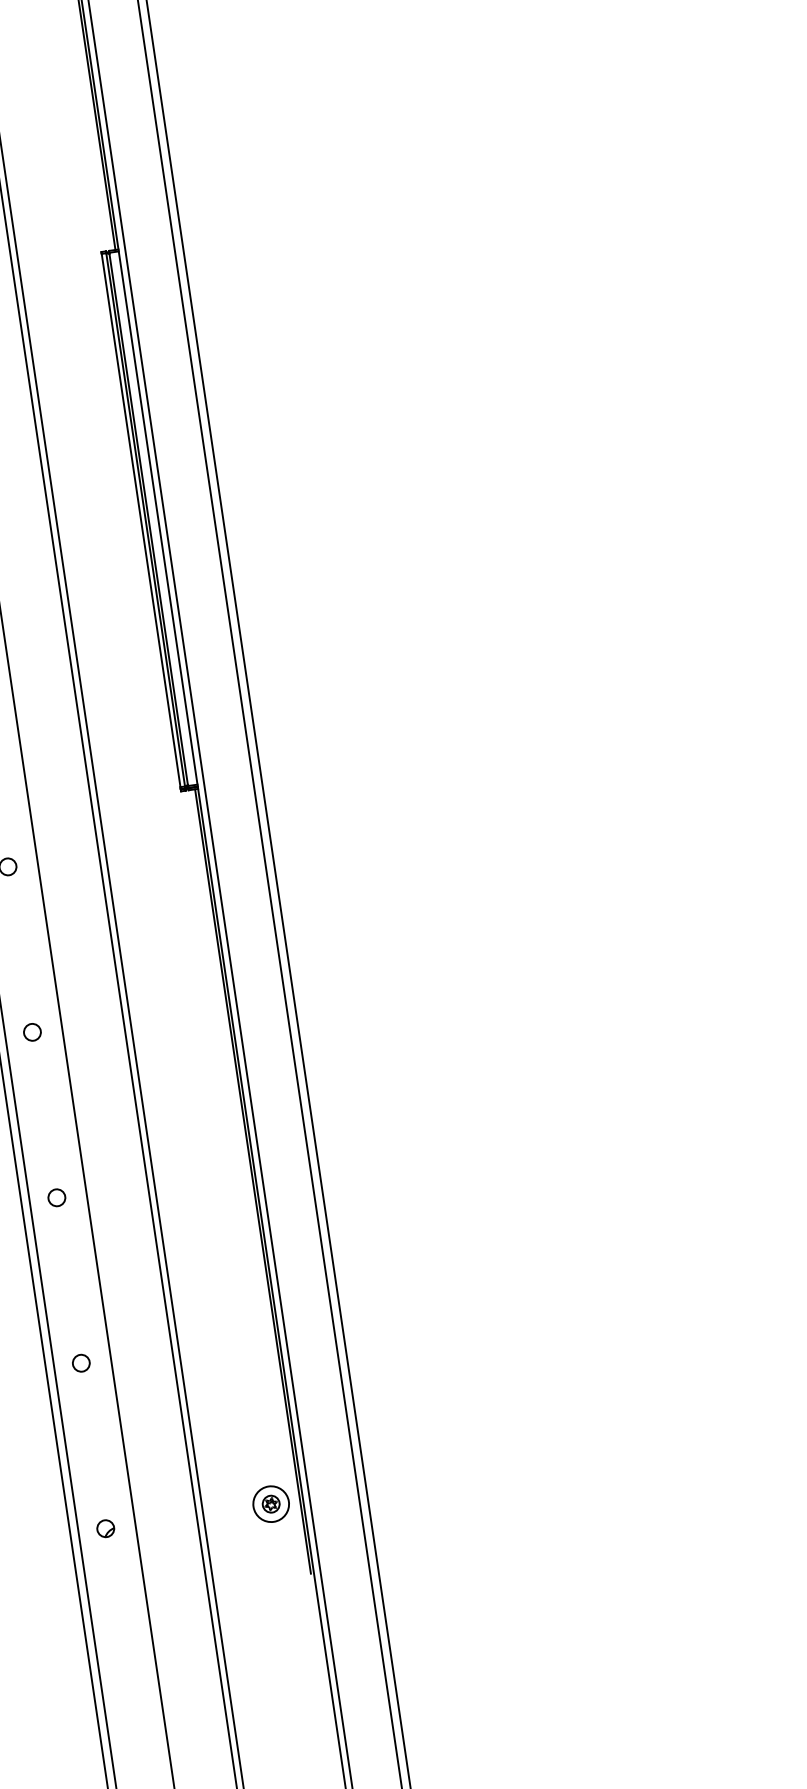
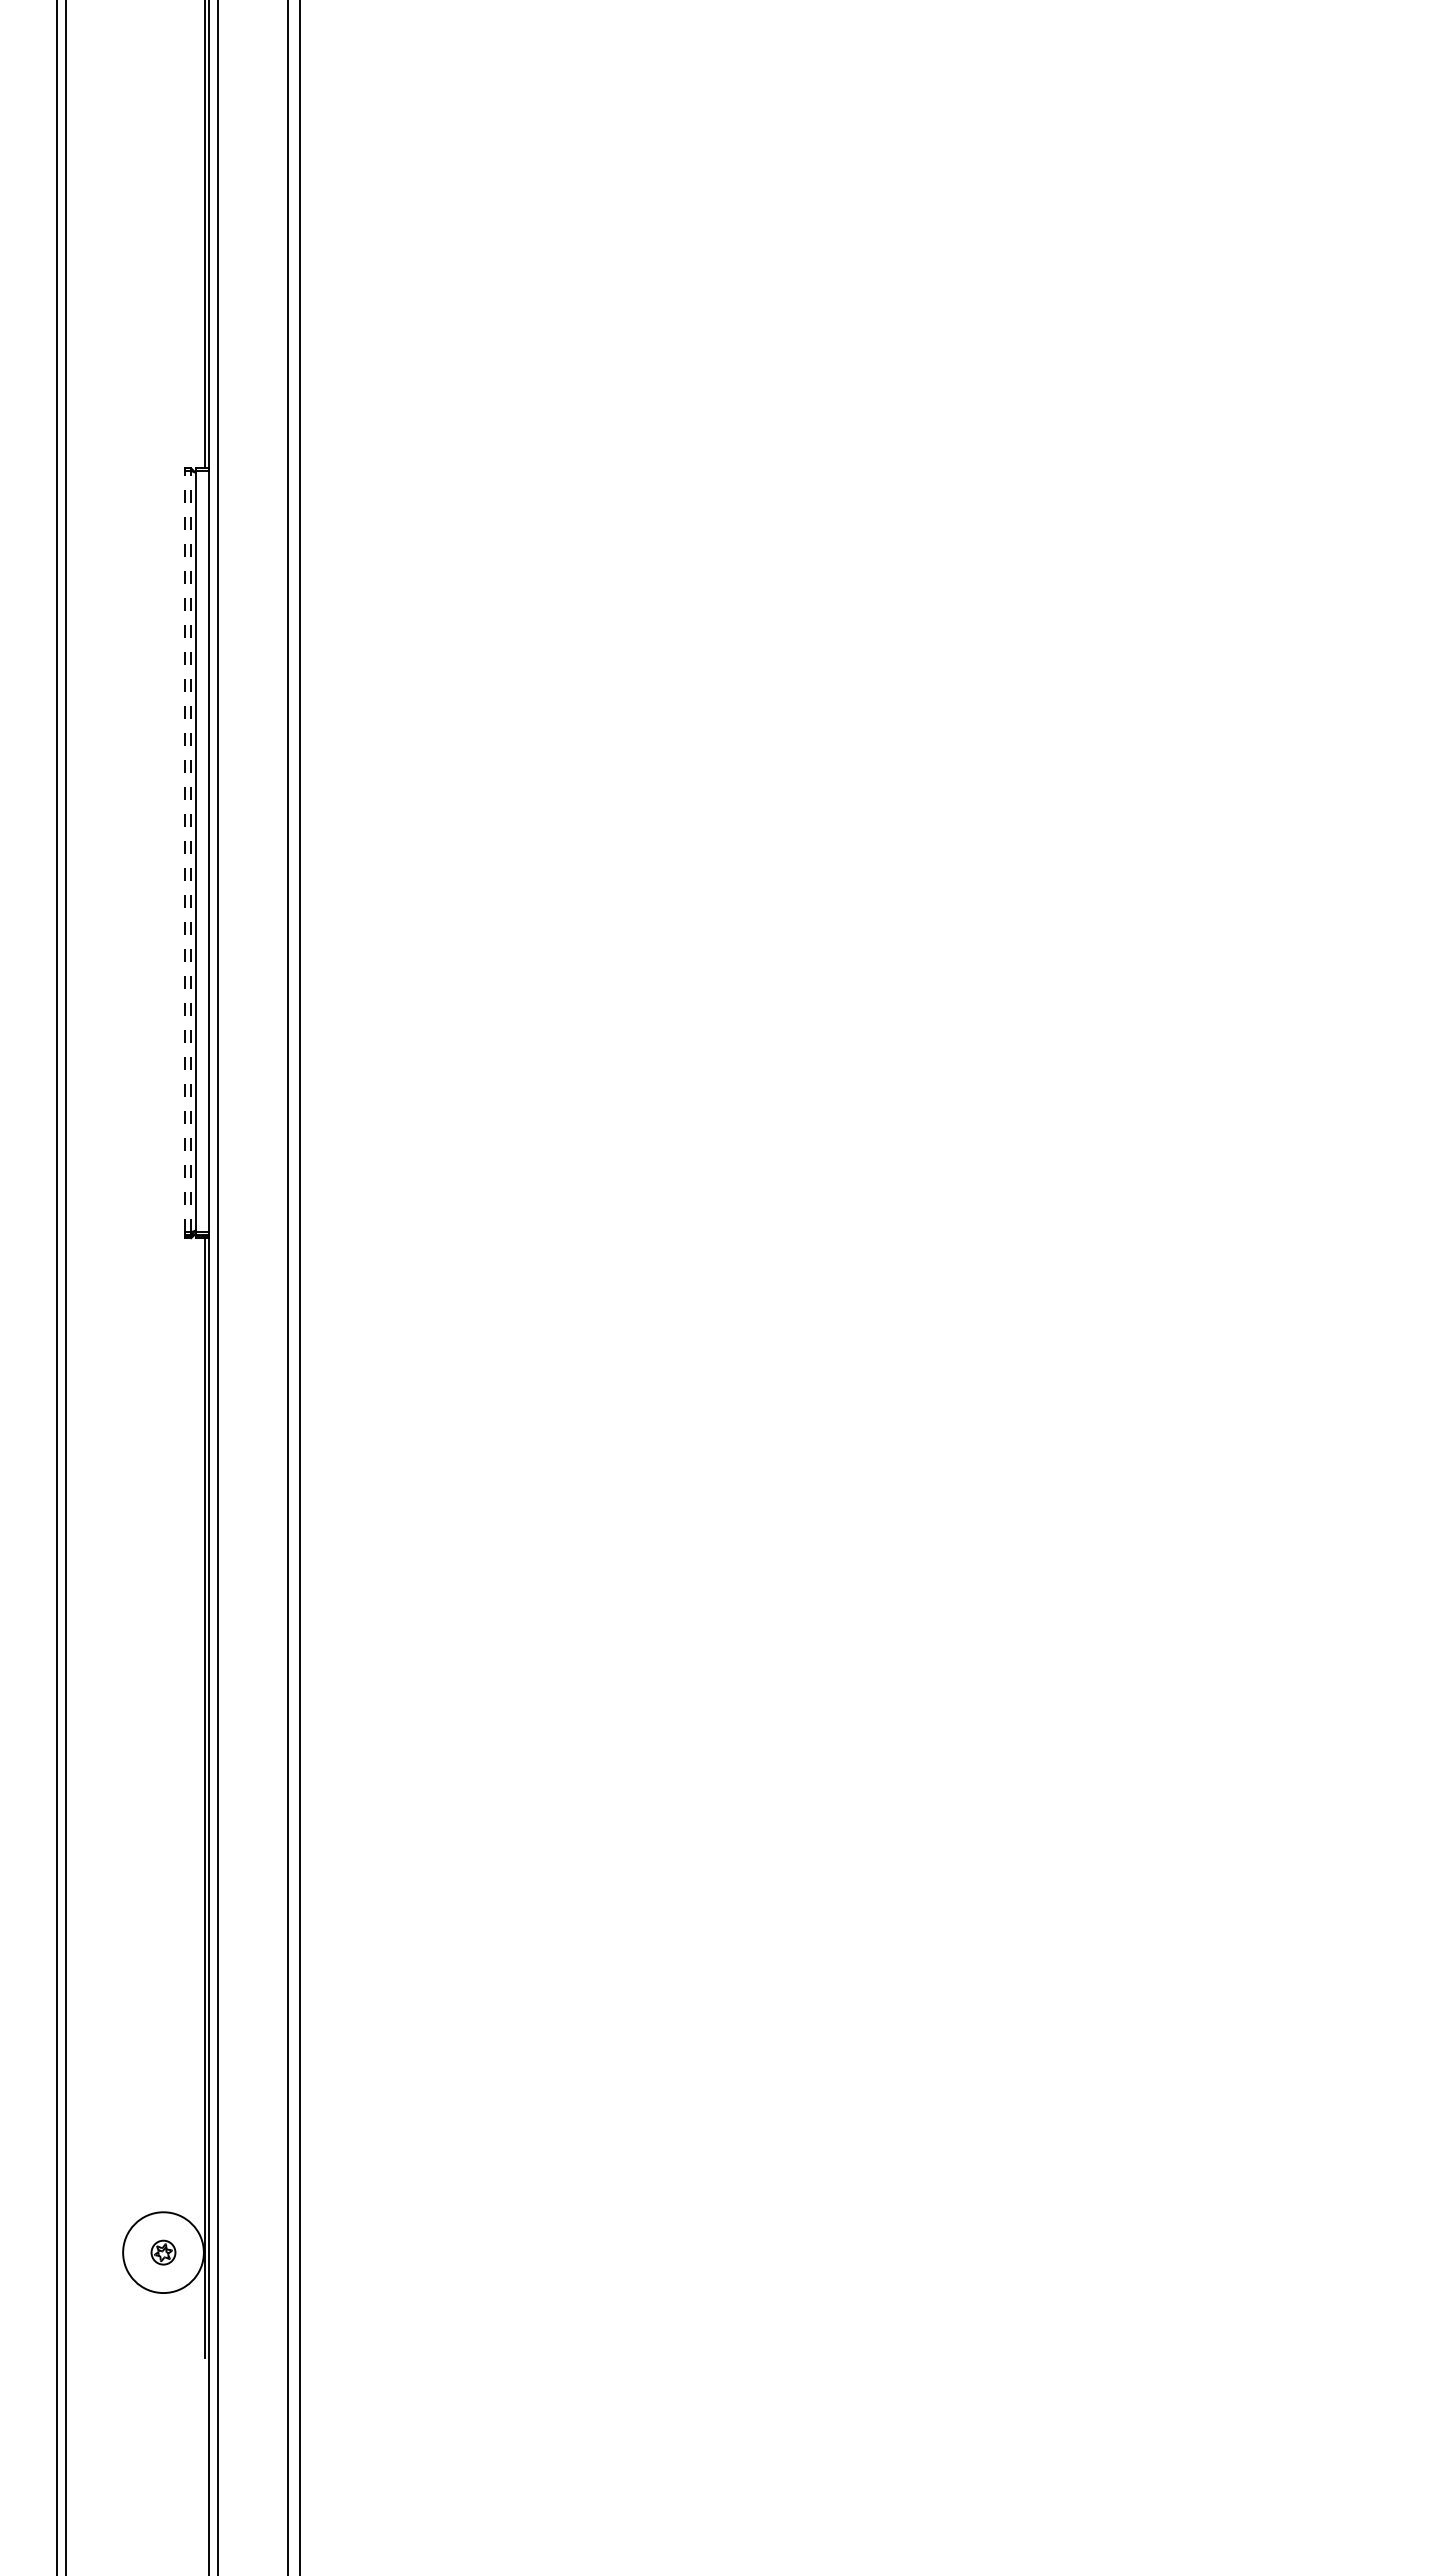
line: (145, 519) -> (191, 851), solid -> dashed
line: (140, 520) -> (184, 851), solid -> dashed
circle: (271, 1504) -> (163, 2252), size x1.6

